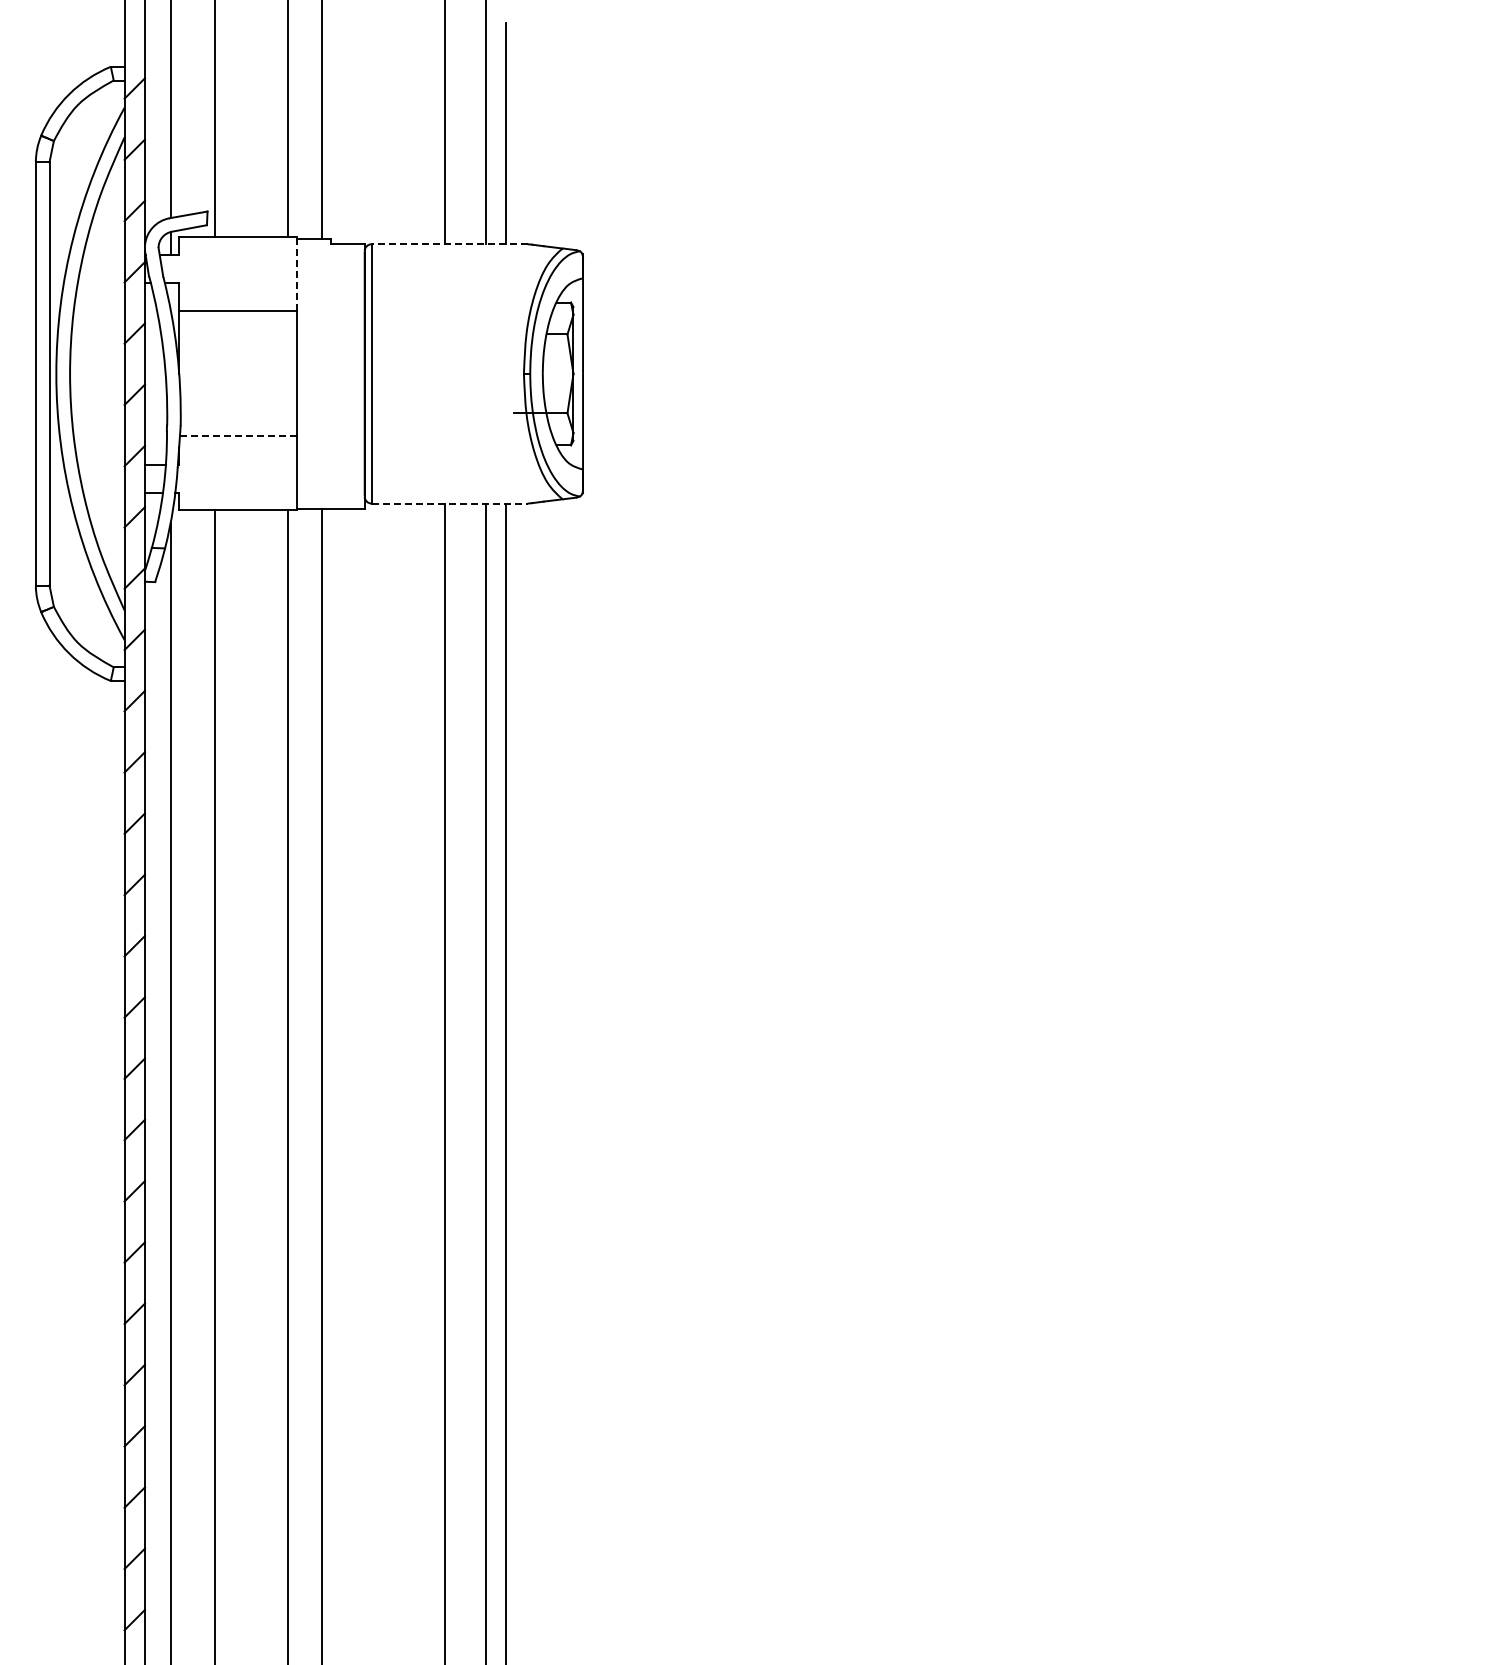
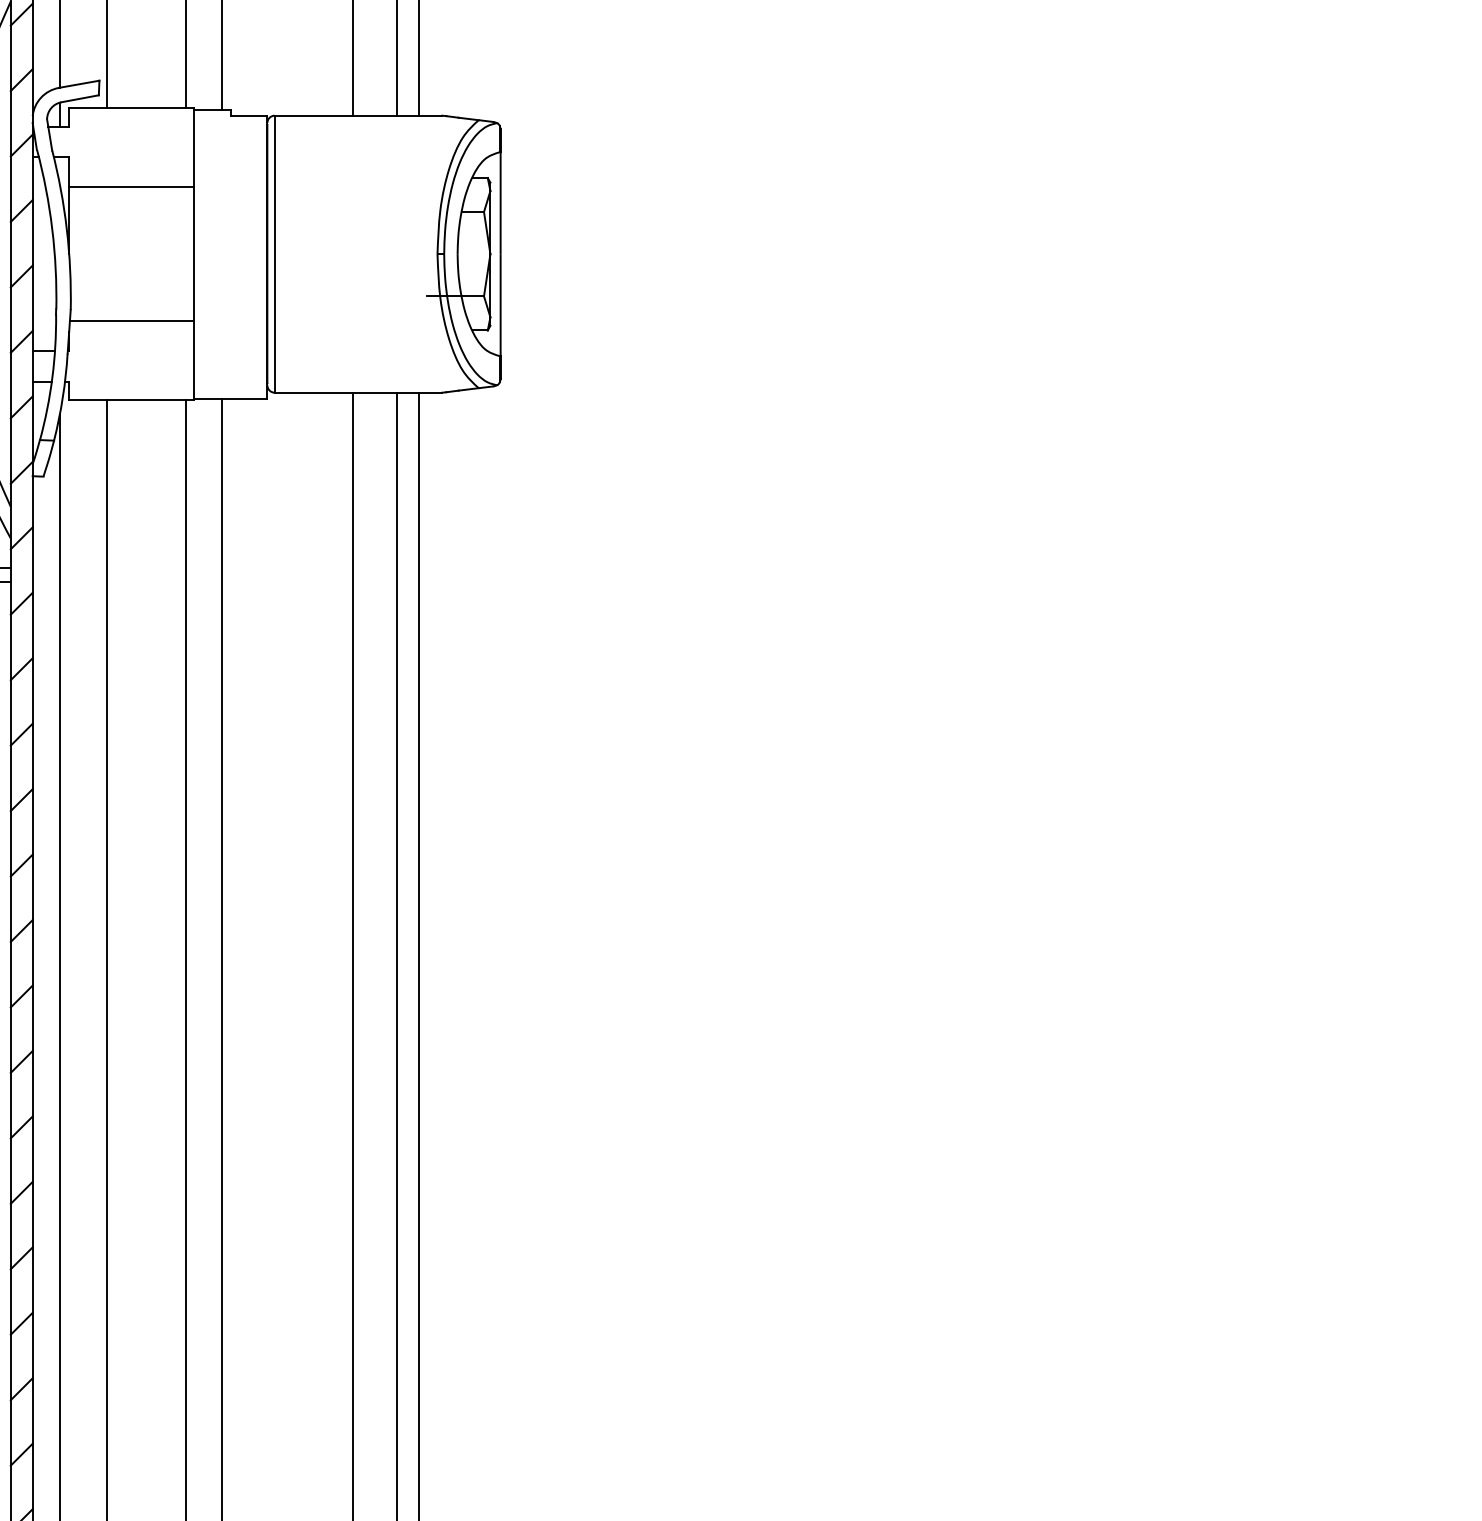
line: (449, 244) -> (357, 115), dashed -> solid
line: (296, 274) -> (194, 147), dashed -> solid
line: (237, 436) -> (131, 321), dashed -> solid
line: (450, 503) -> (359, 392), dashed -> solid

